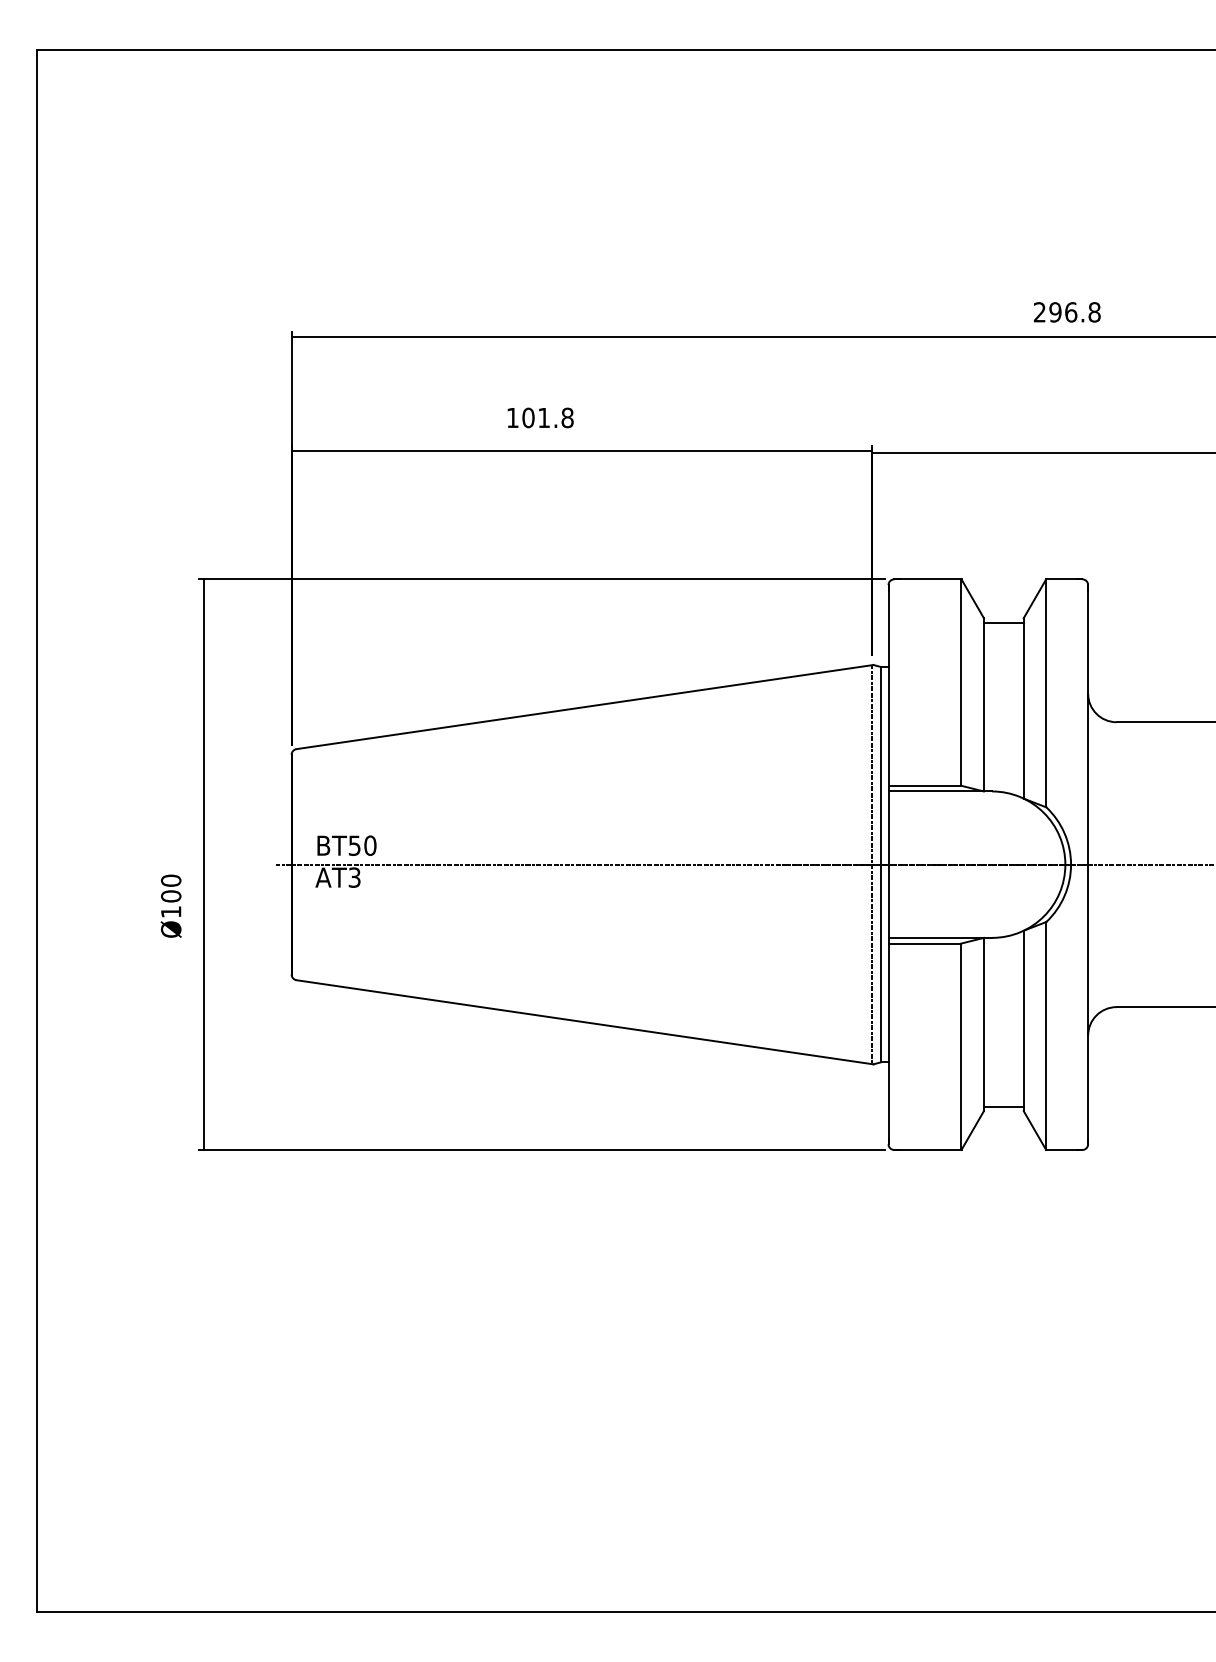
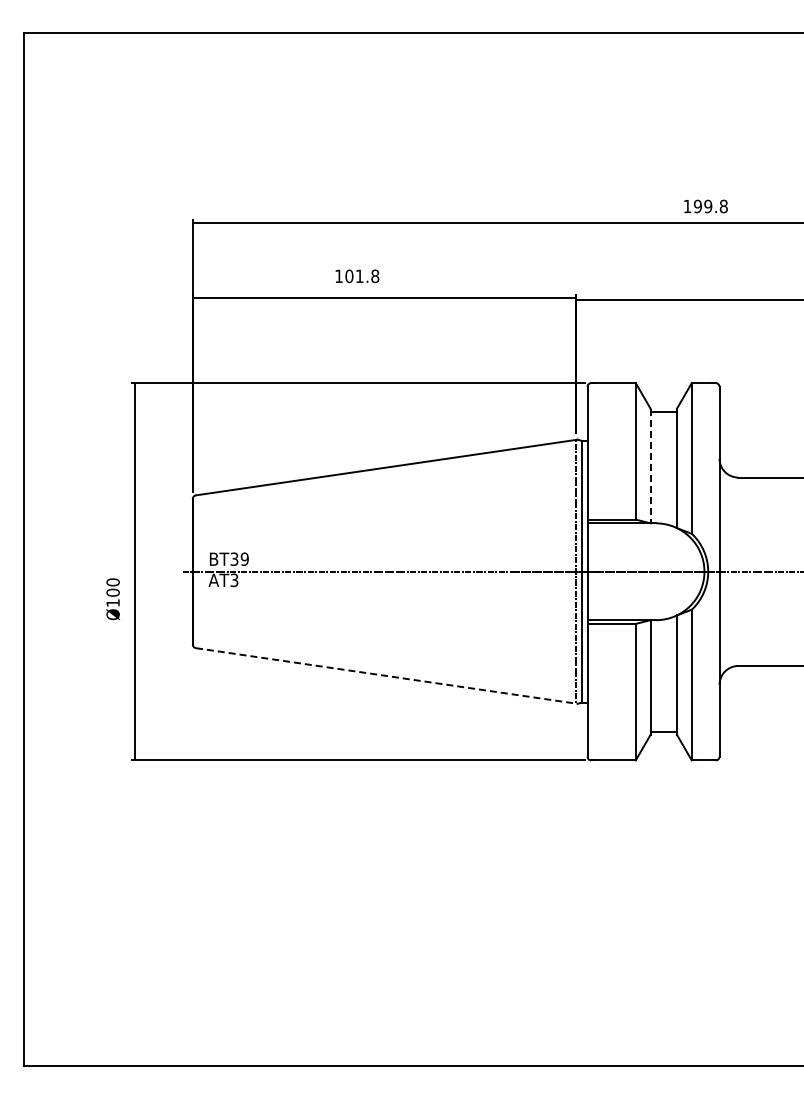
text: (1054, 312) -> (697, 206), 296.8 -> 199.8
line: (983, 705) -> (650, 466), solid -> dashed
text: (362, 844) -> (239, 558), BT50 -> BT39
line: (584, 1023) -> (386, 676), solid -> dashed

